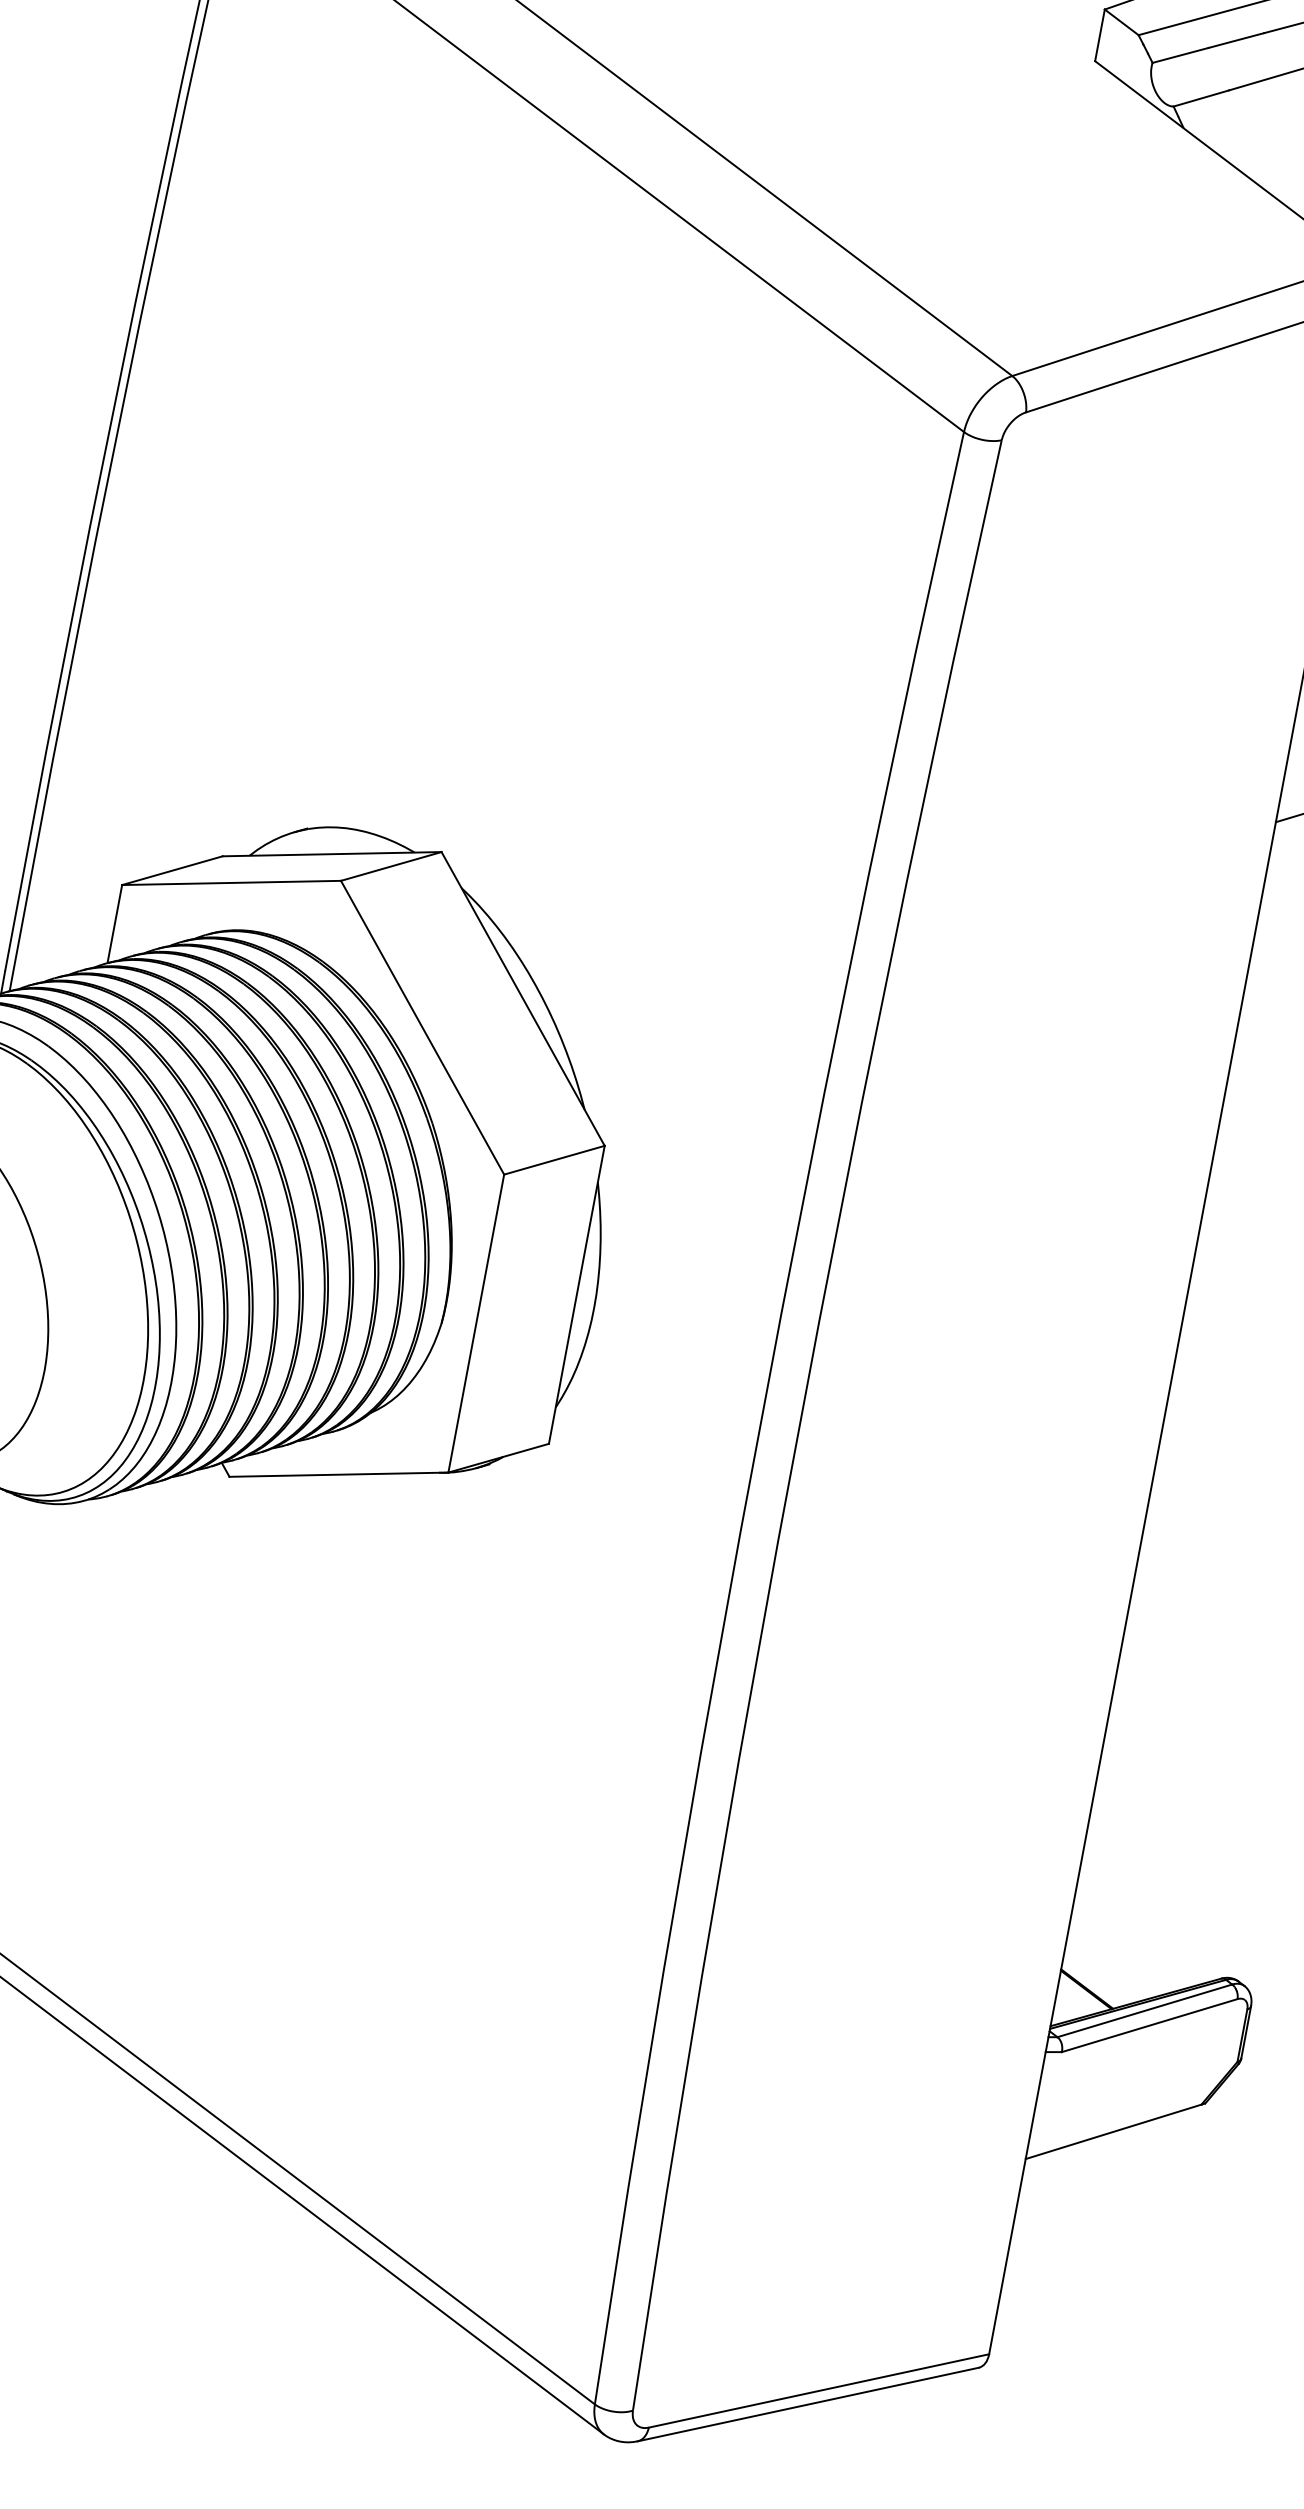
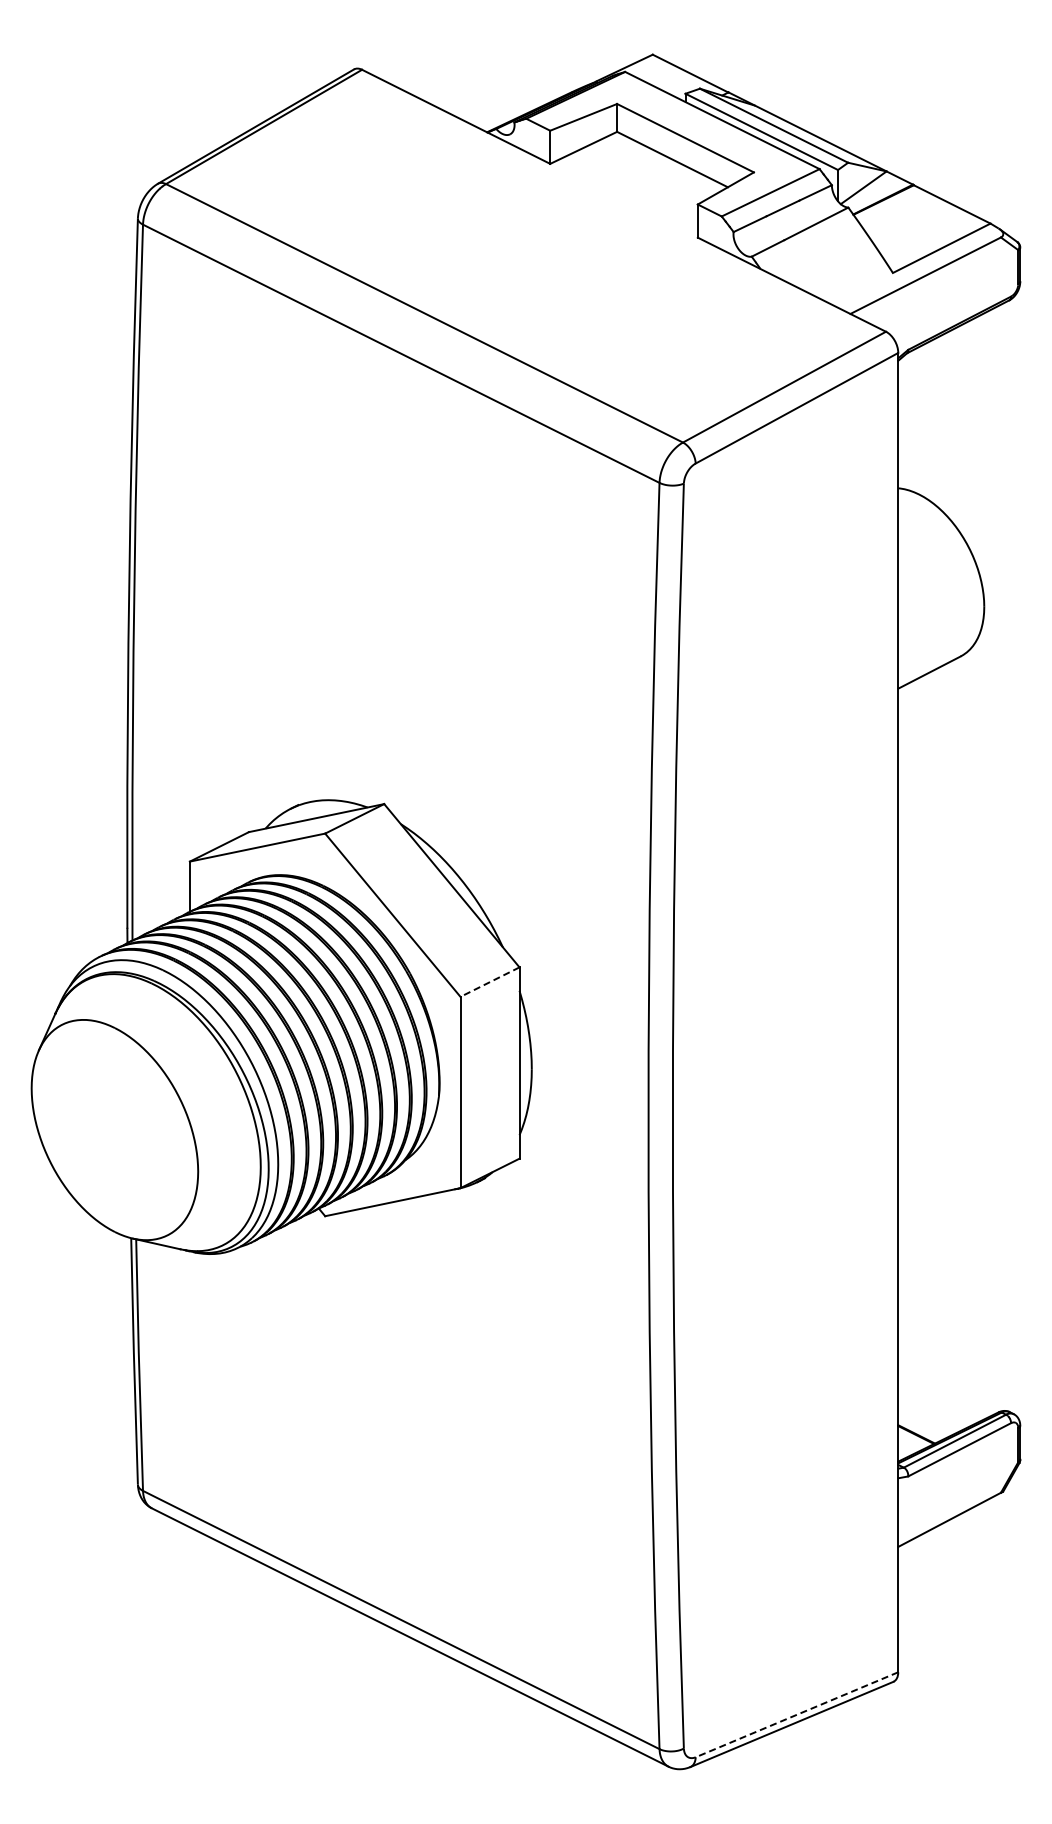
line: (555, 1160) -> (490, 982), solid -> dashed
line: (819, 2390) -> (797, 1714), solid -> dashed

